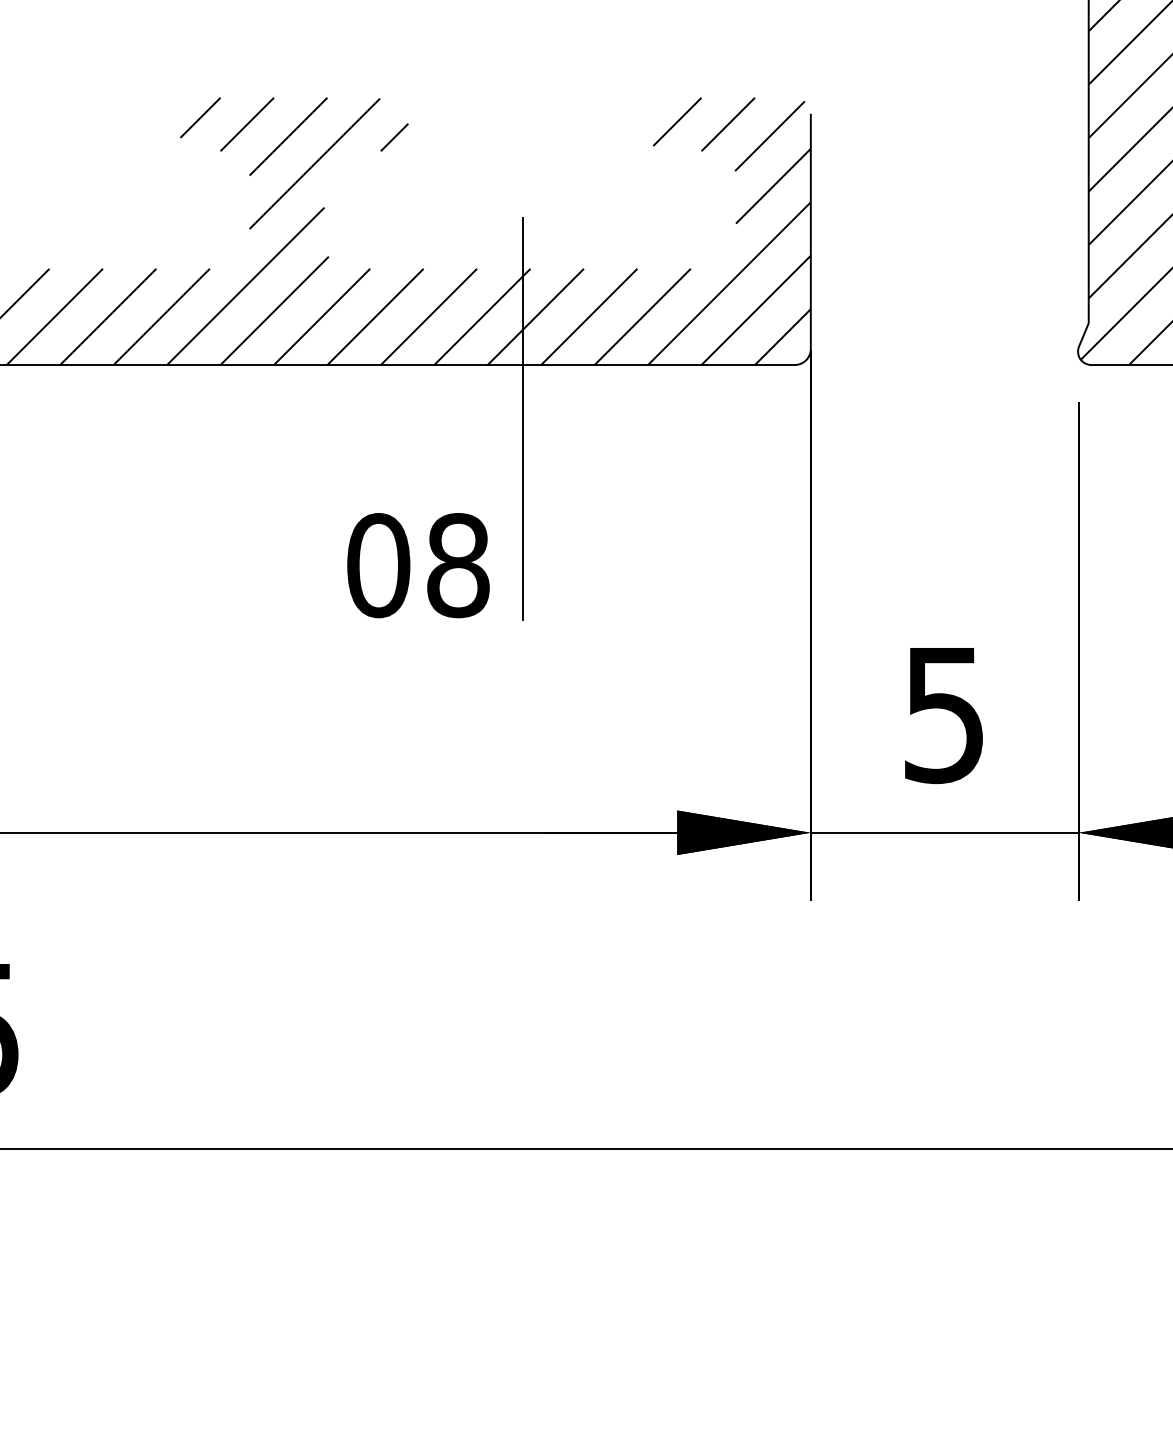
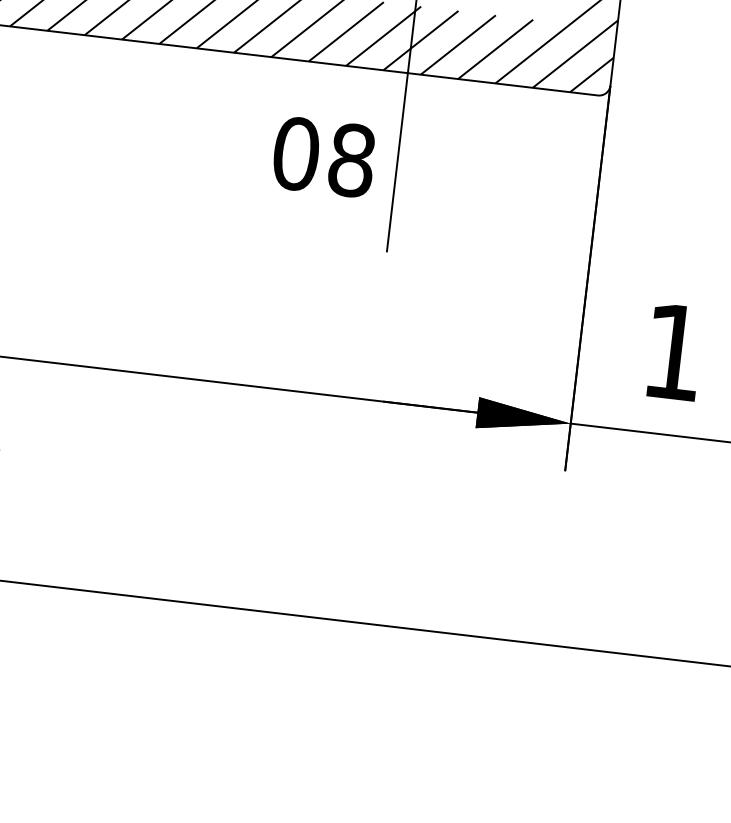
text: (418, 565) -> (324, 157), moved
text: (943, 716) -> (672, 353), 5 -> 1

